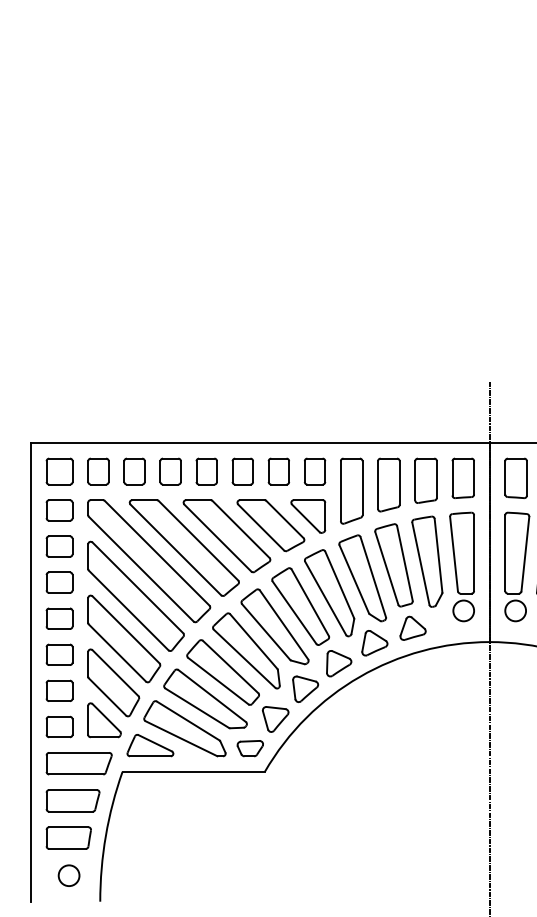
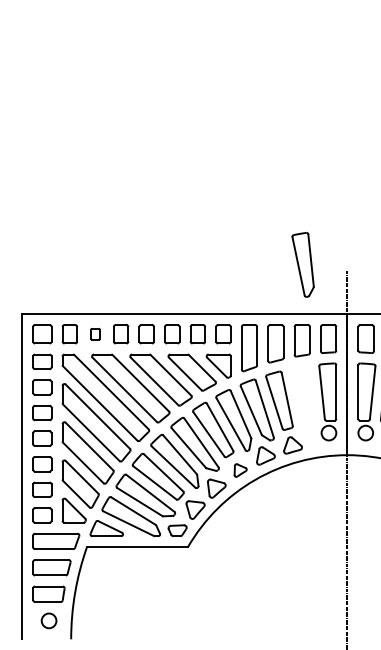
part: (134, 471) -> (95, 334), size x0.6
part: (427, 561) -> (303, 264), moved
part: (339, 663) -> (240, 470), size x0.7

